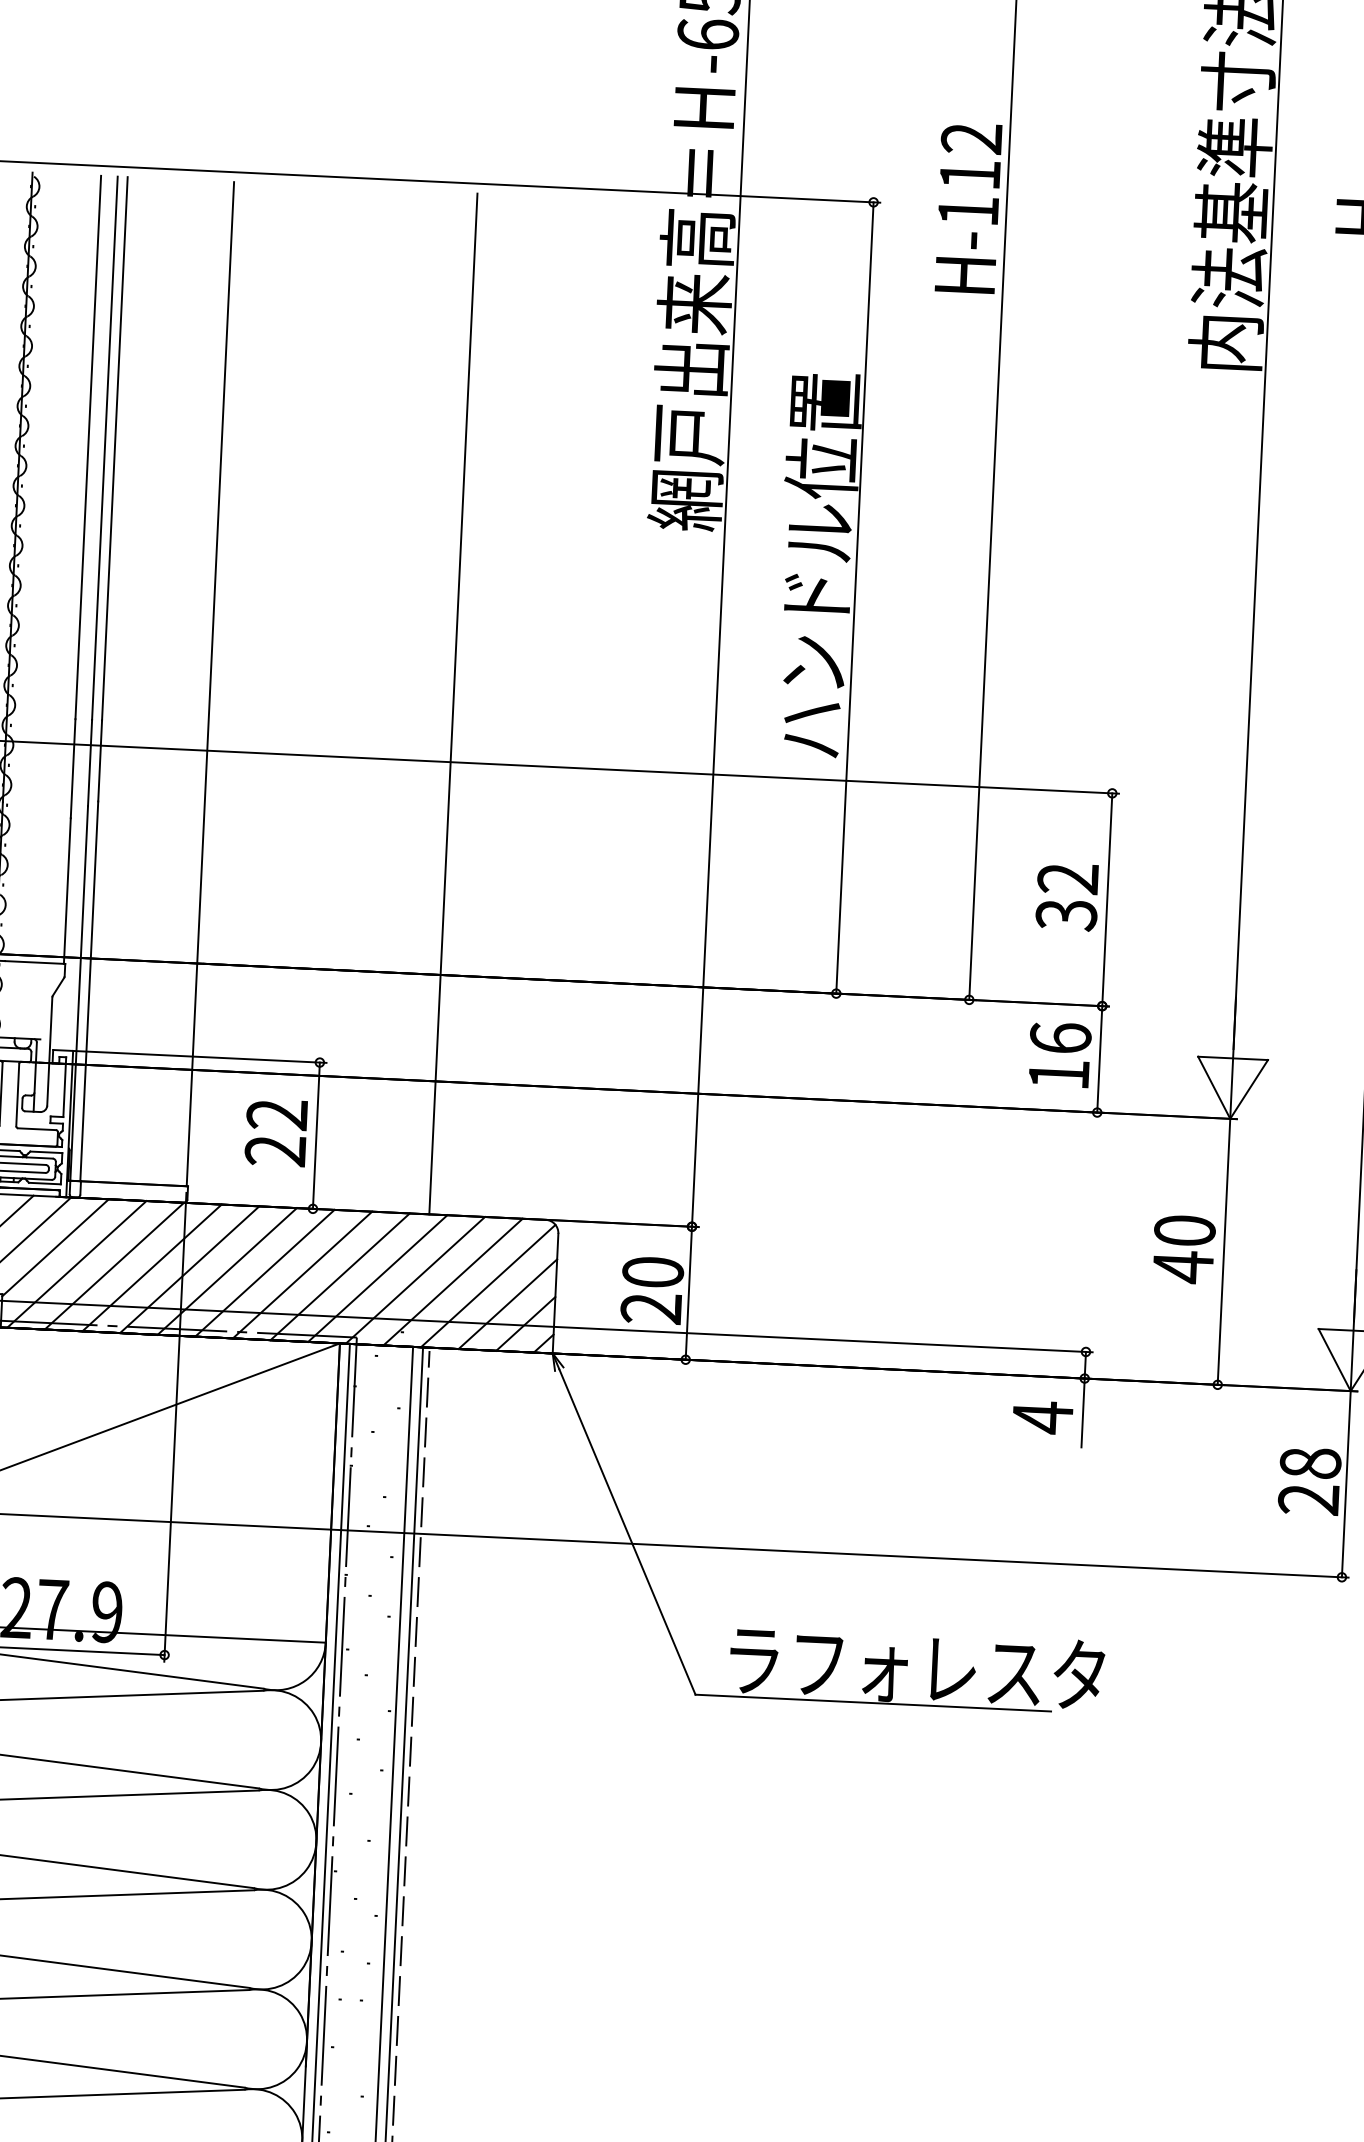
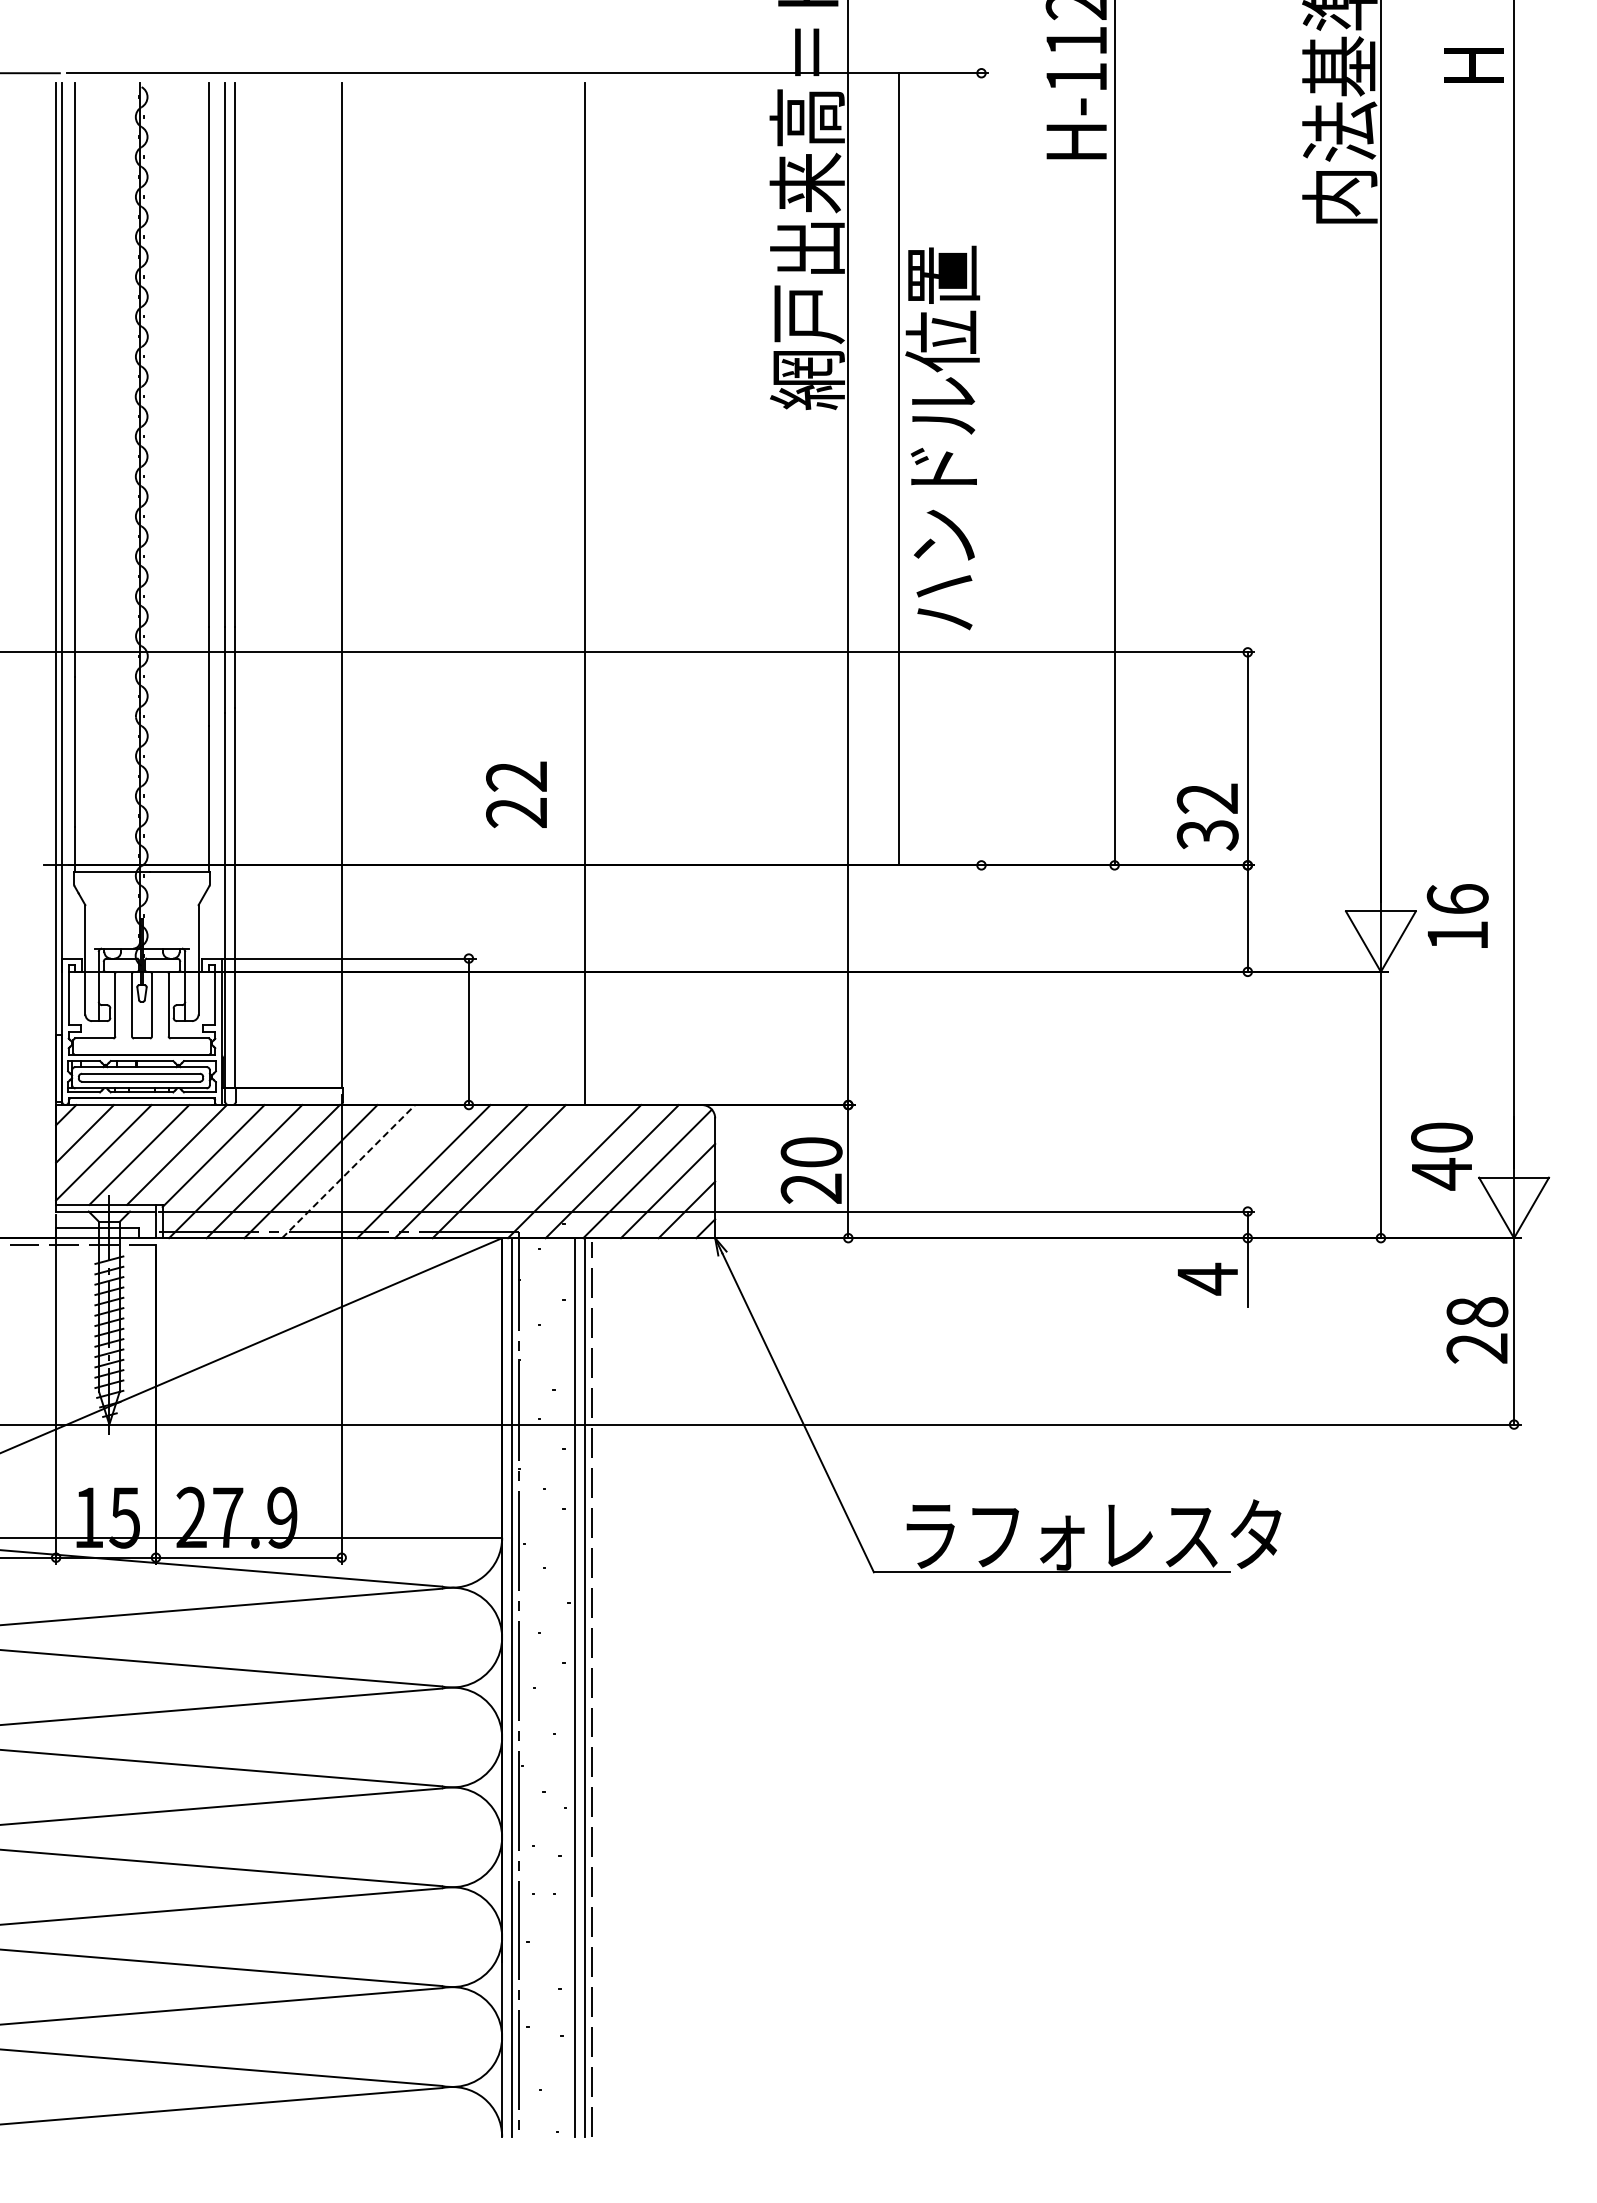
line: (854, 598) -> (899, 469), moved
text: (1067, 896) -> (1207, 816), moved
text: (1059, 1054) -> (1457, 915), moved
text: (276, 1132) -> (516, 794), moved
text: (1183, 1249) -> (1441, 1156), moved
line: (190, 1269) -> (349, 1171), solid -> dashed
line: (226, 1271) -> (385, 1171), removed
line: (377, 1278) -> (536, 1171), removed

